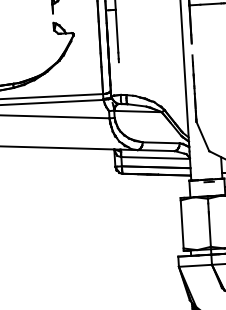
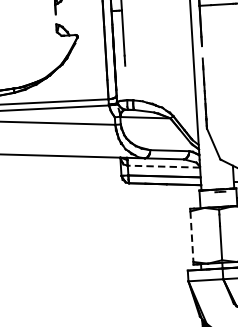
line: (155, 157) -> (163, 166), solid -> dashed
line: (182, 224) -> (192, 236), solid -> dashed

